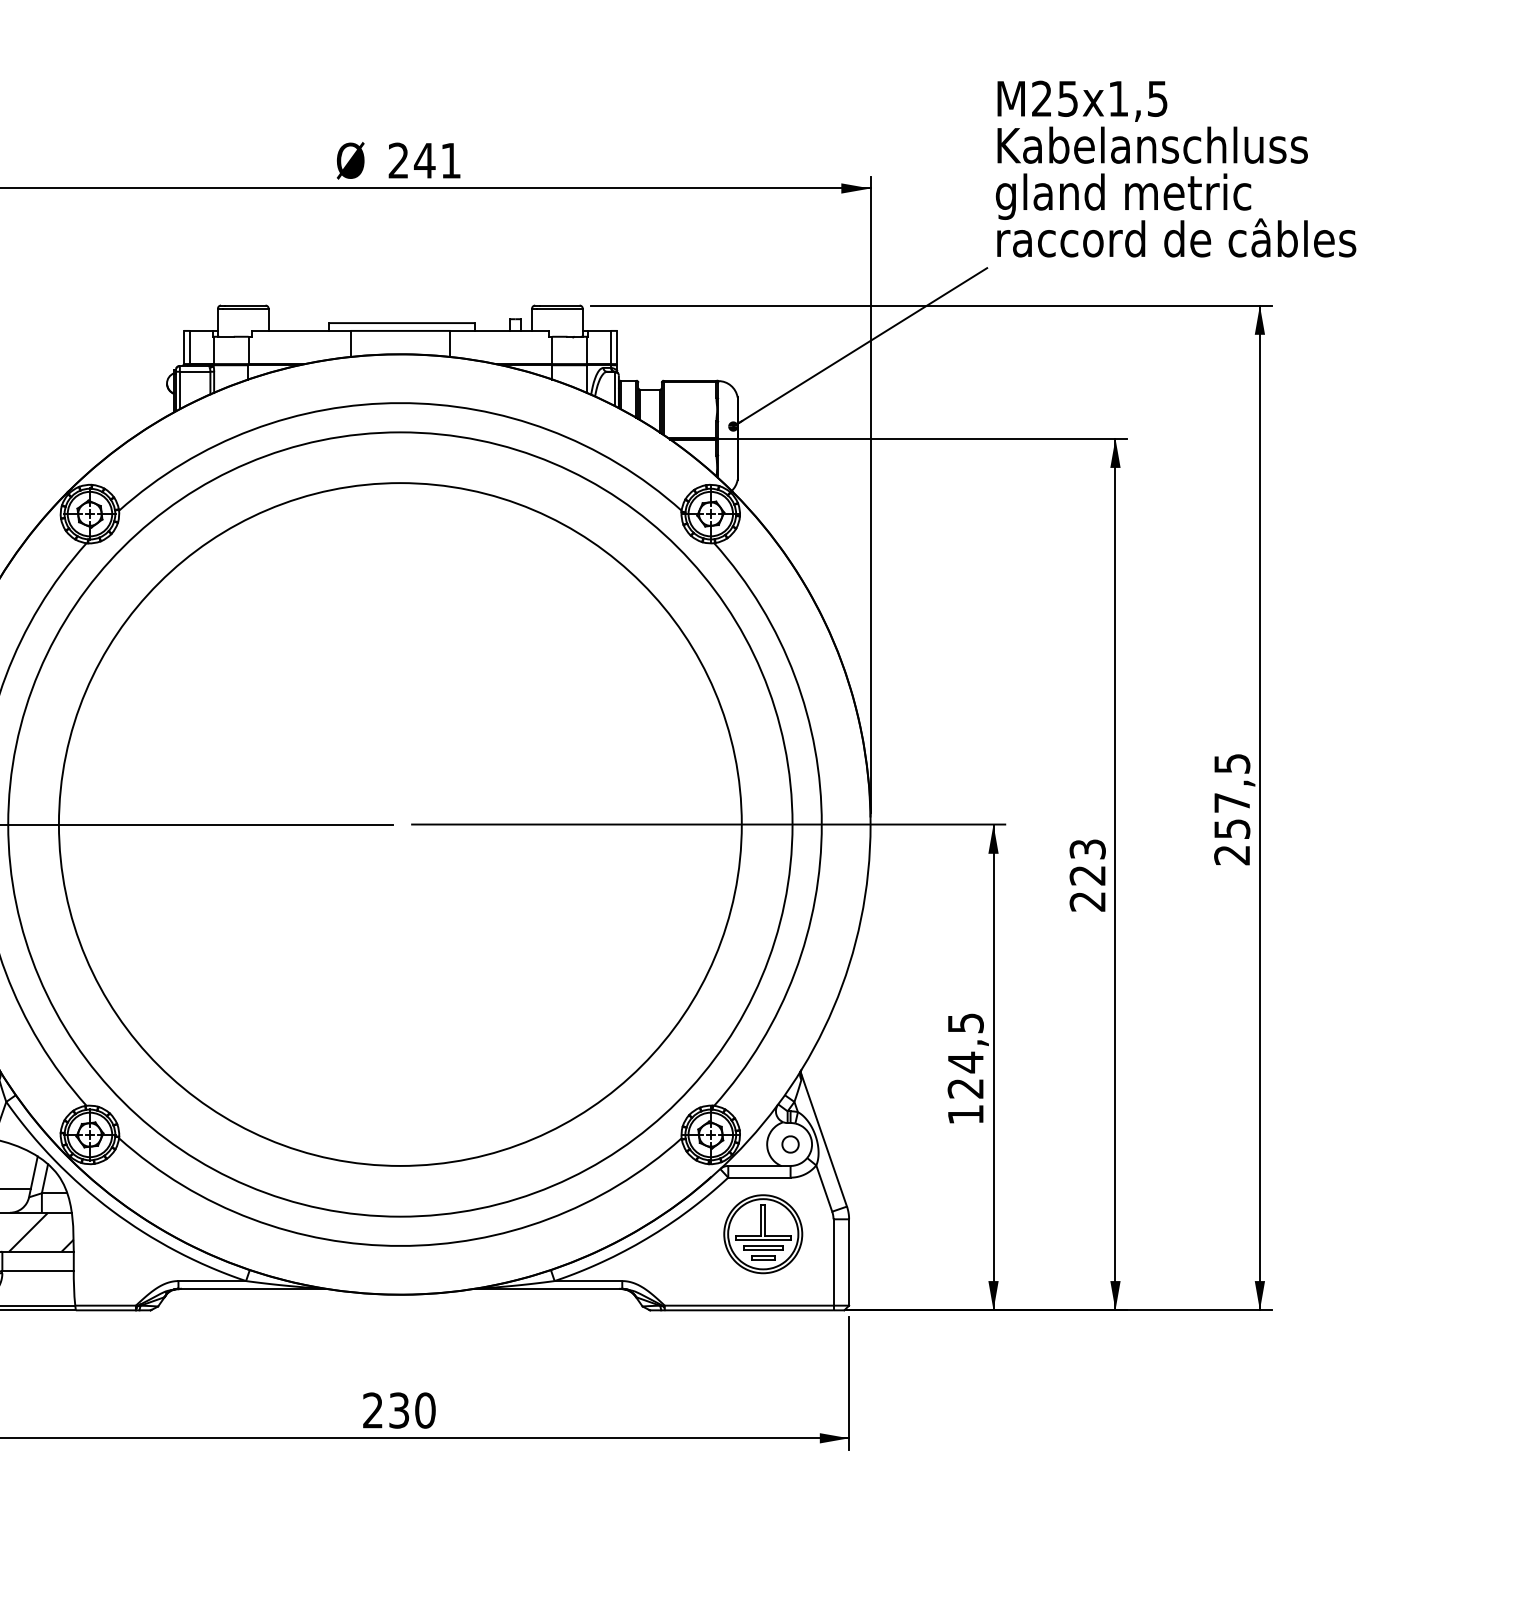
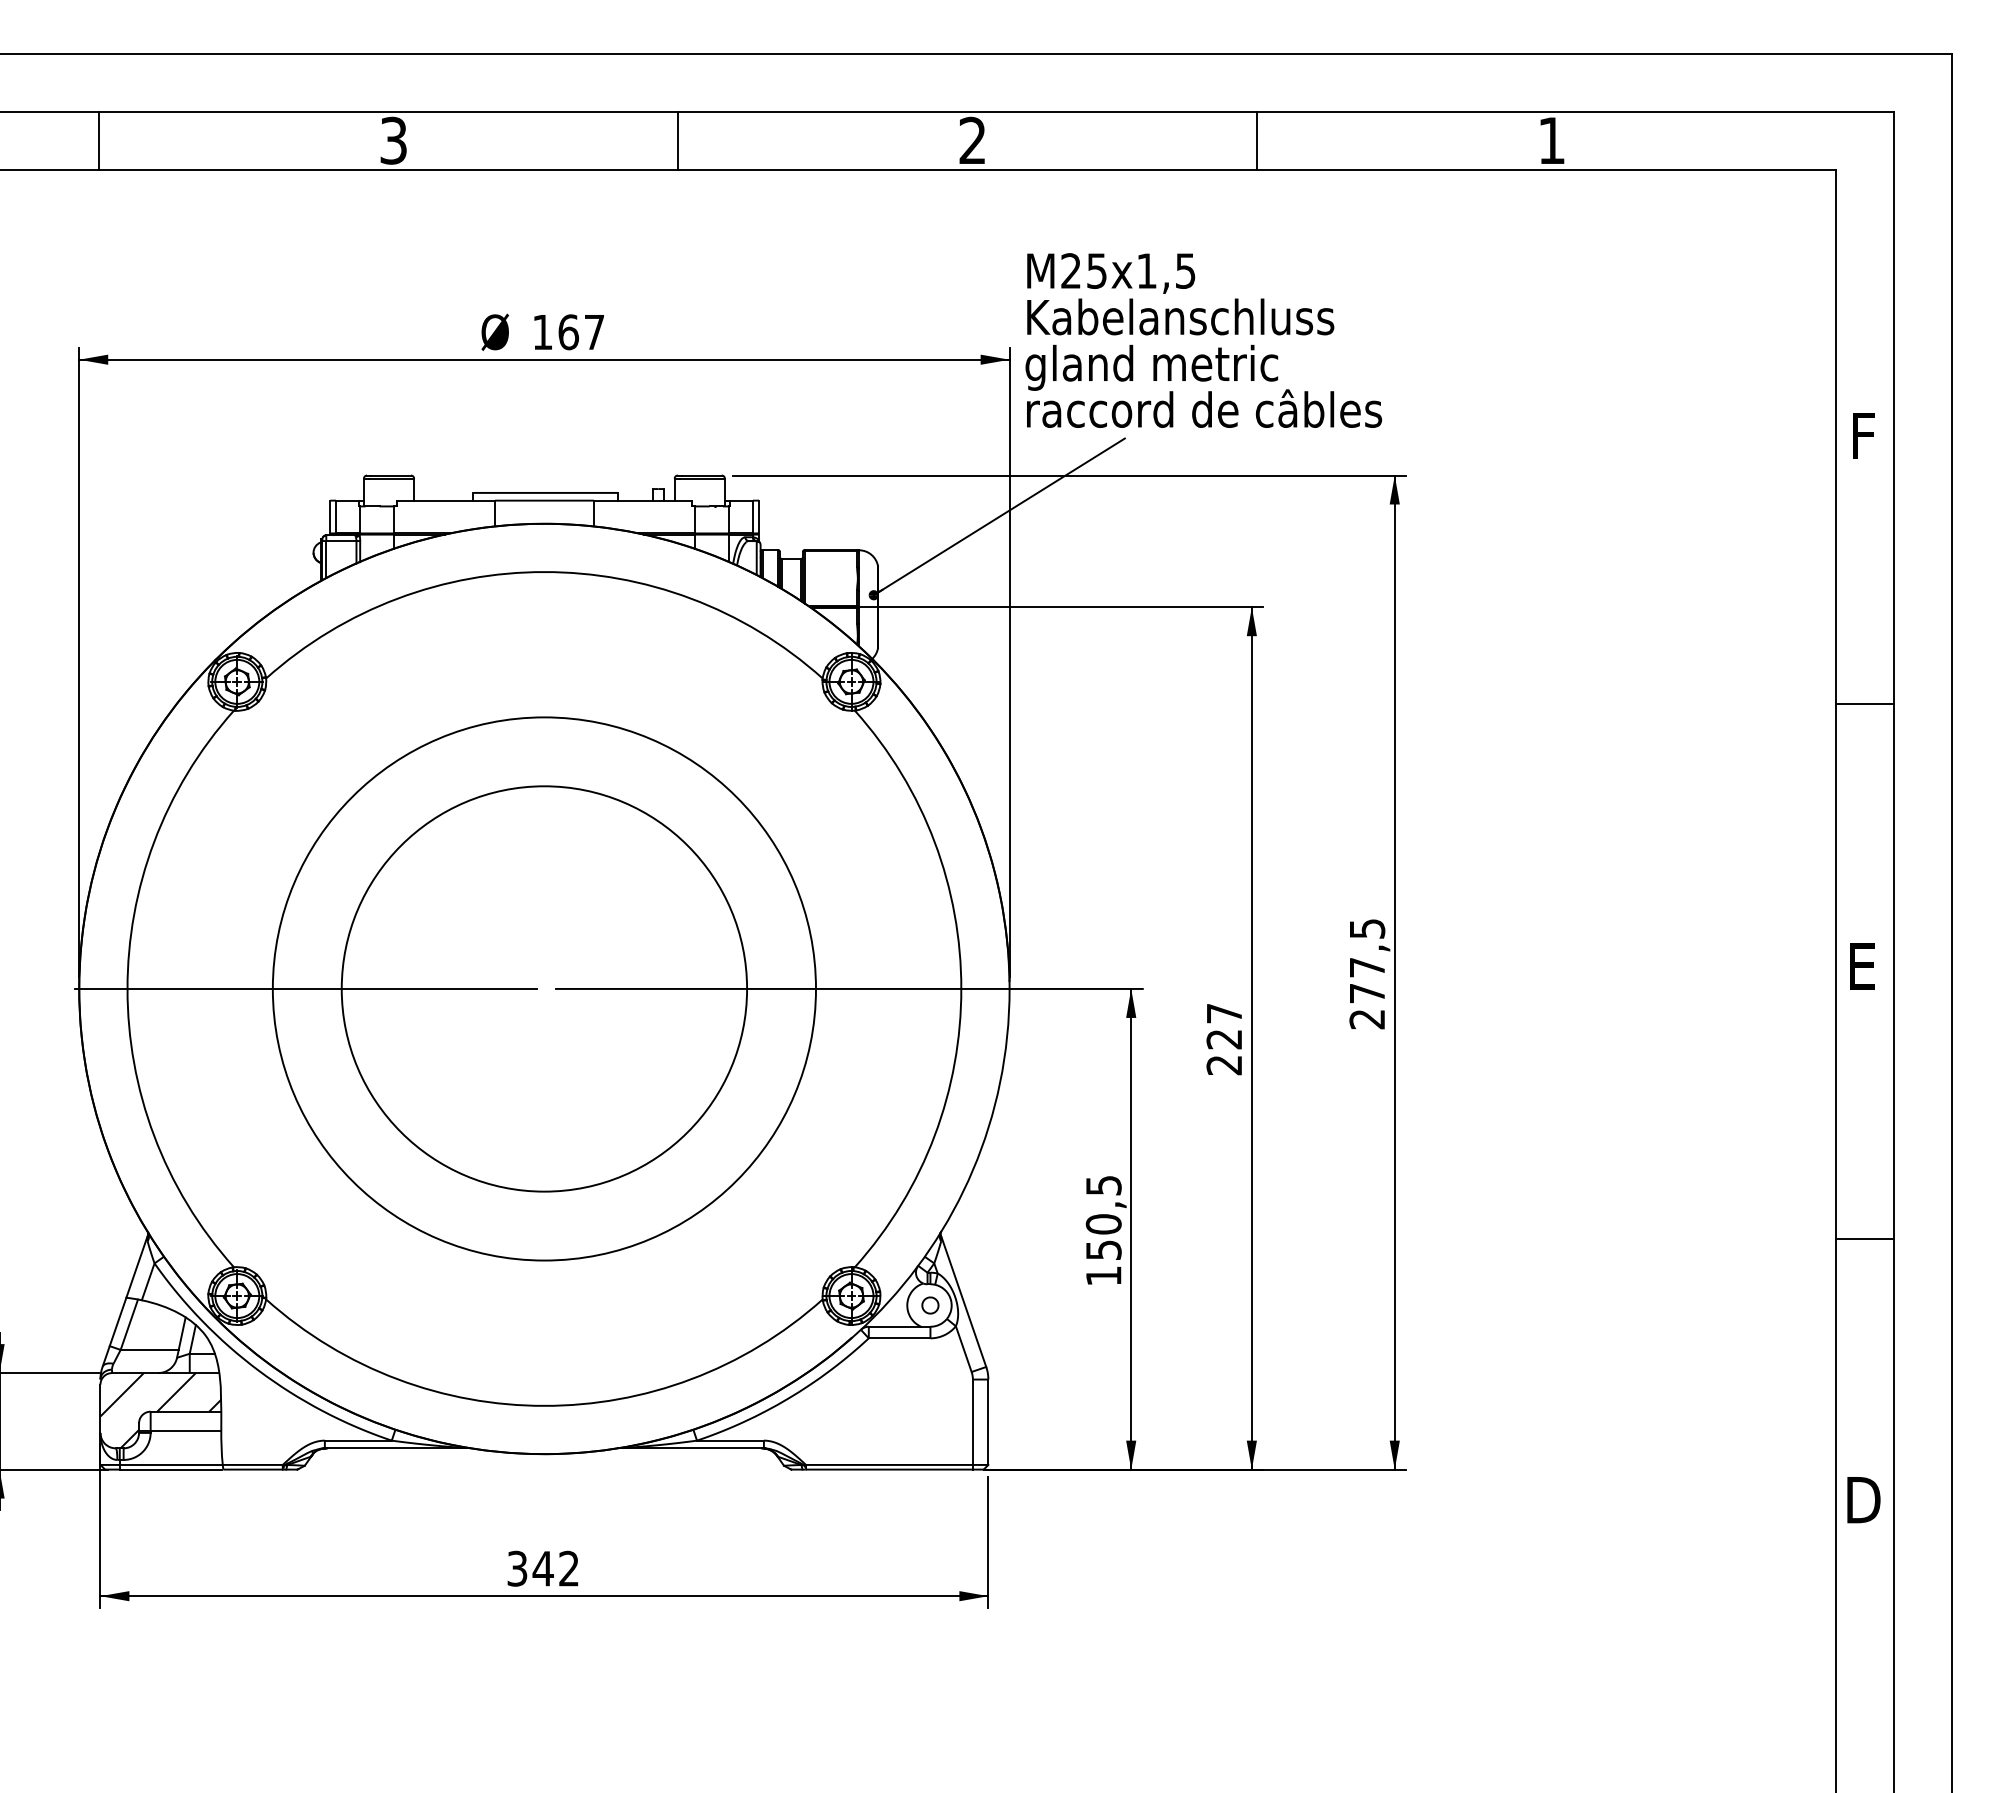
text: (424, 160) -> (568, 332), 241 -> 167
text: (1175, 169) -> (1203, 340), moved
circle: (400, 824) -> (544, 988), size x0.6
circle: (400, 824) -> (544, 988), size x0.7
text: (1232, 829) -> (1367, 993), 257,5 -> 277,5
text: (1087, 849) -> (1224, 1013), 223 -> 227
text: (965, 1074) -> (1103, 1236), 124,5 -> 150,5
part: (762, 1233) -> (902, 1393), removed
text: (399, 1410) -> (543, 1568), 230 -> 342

